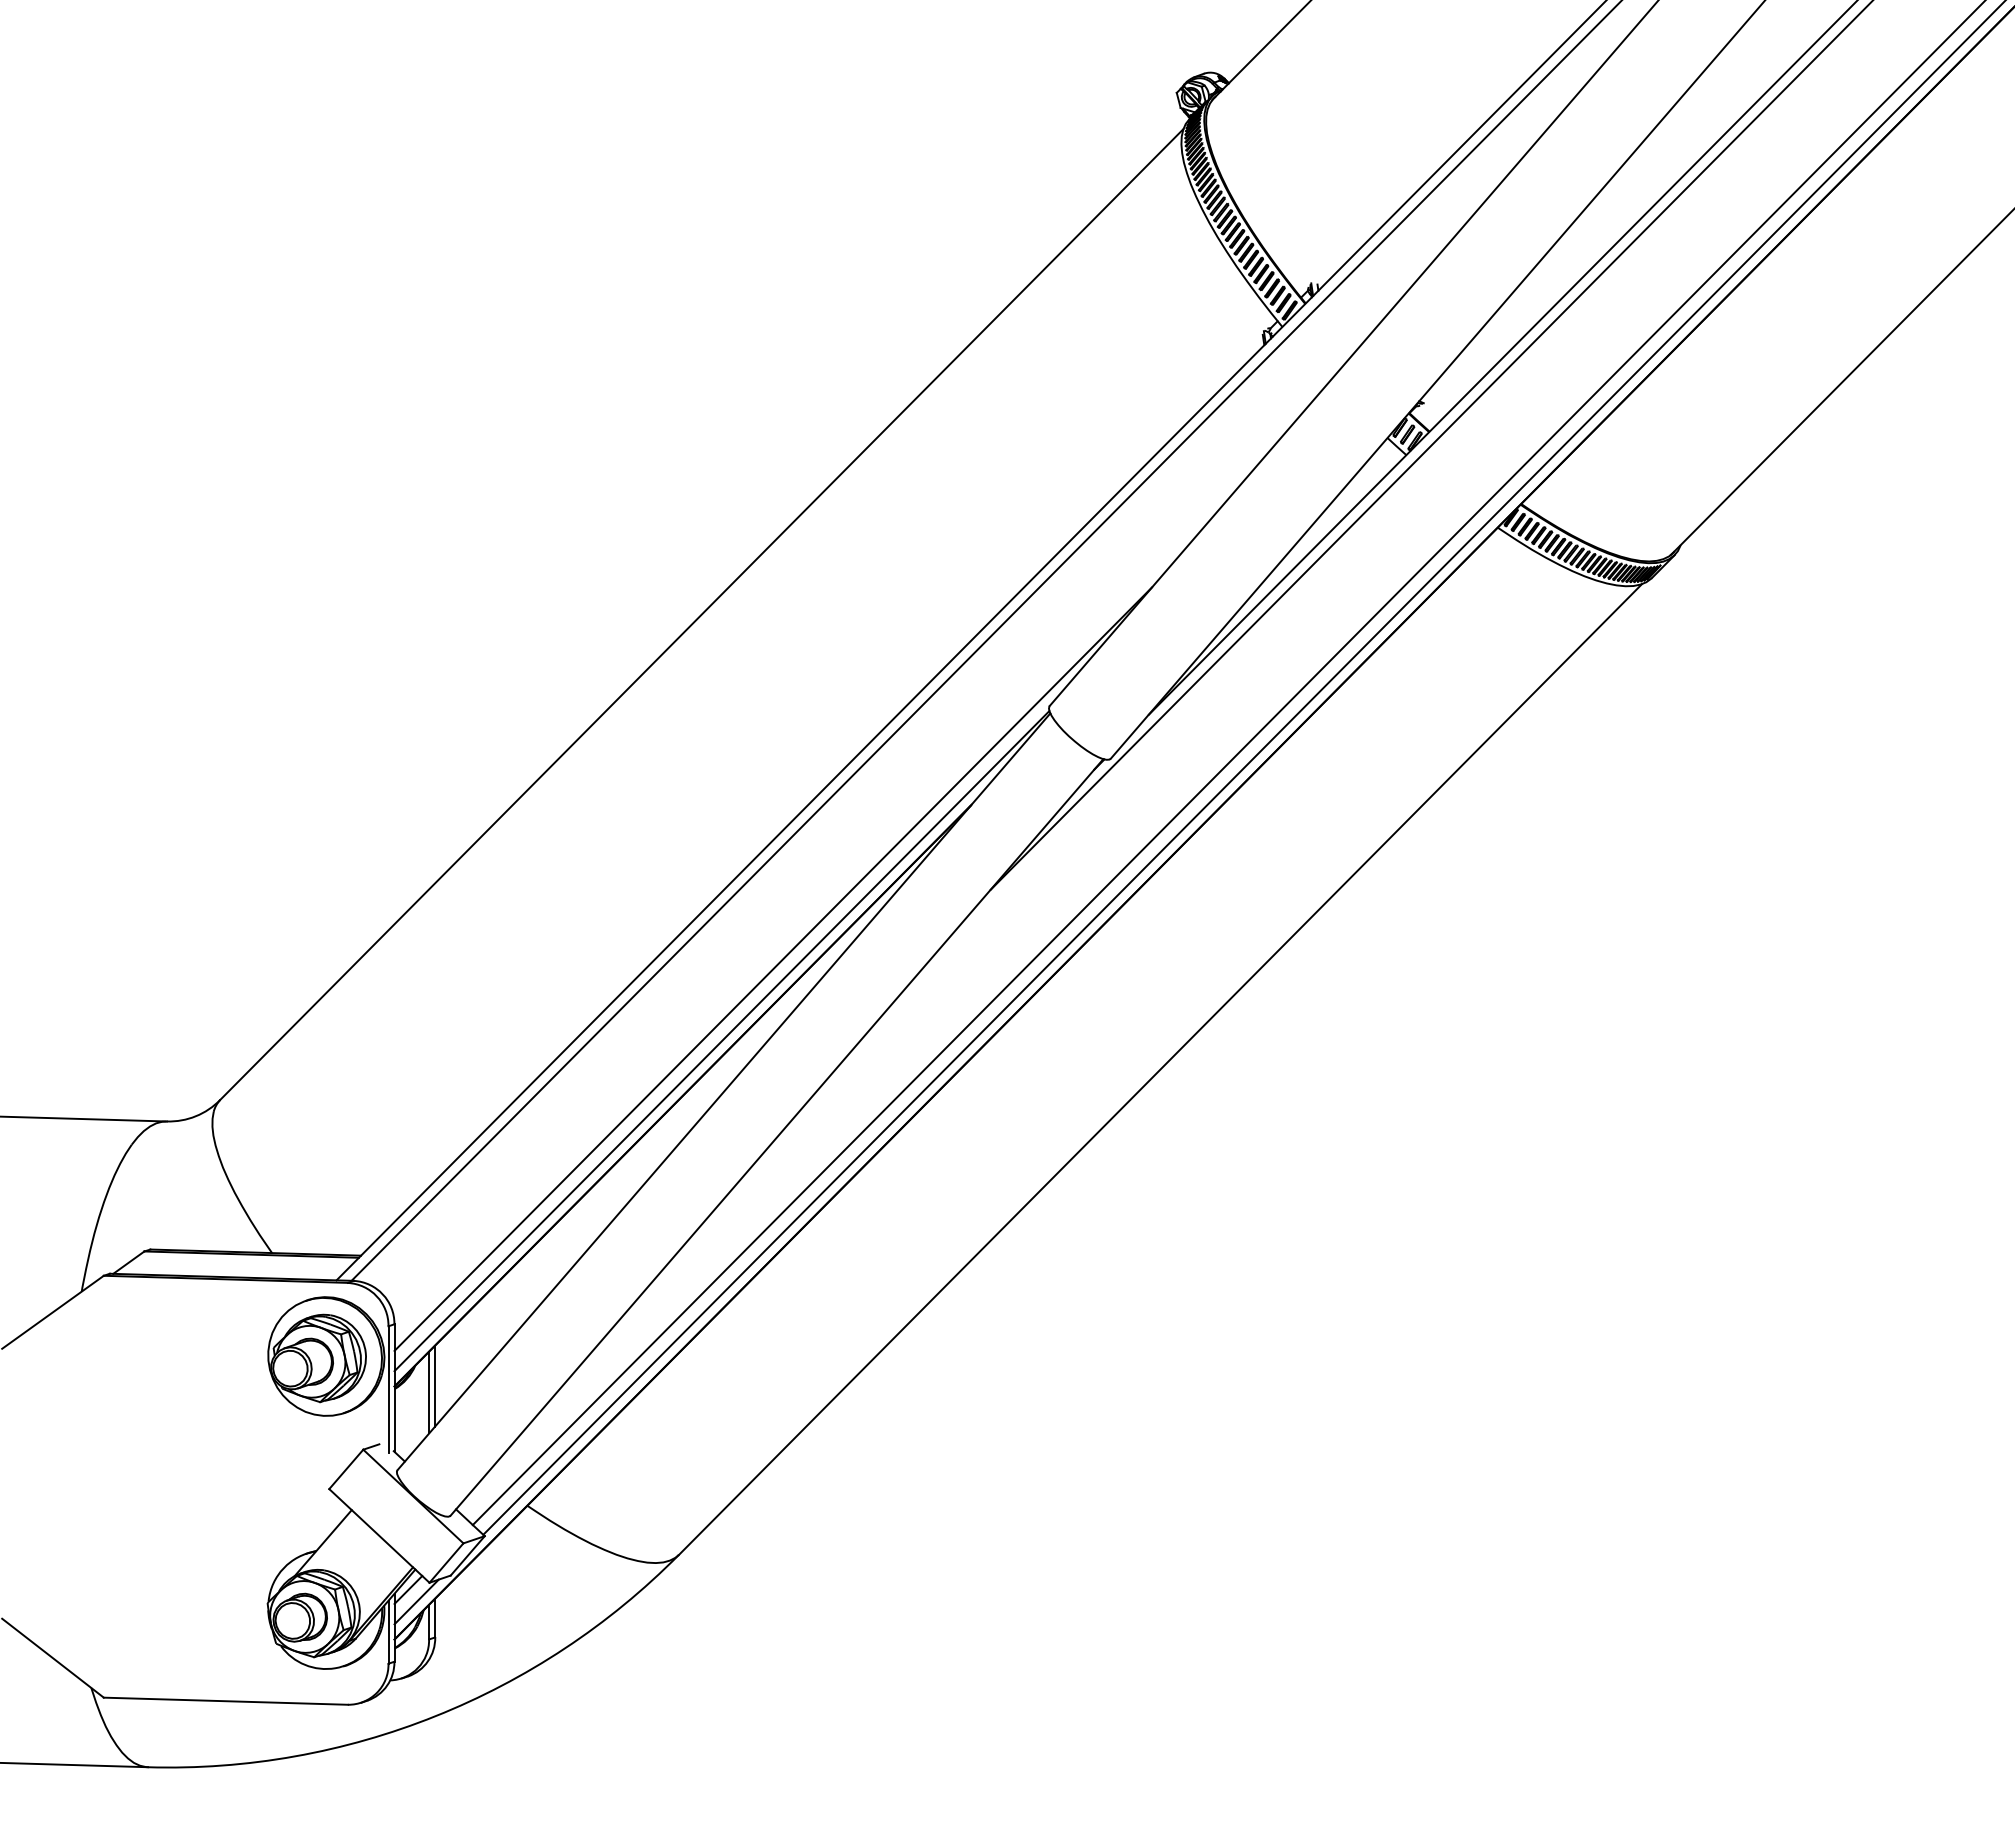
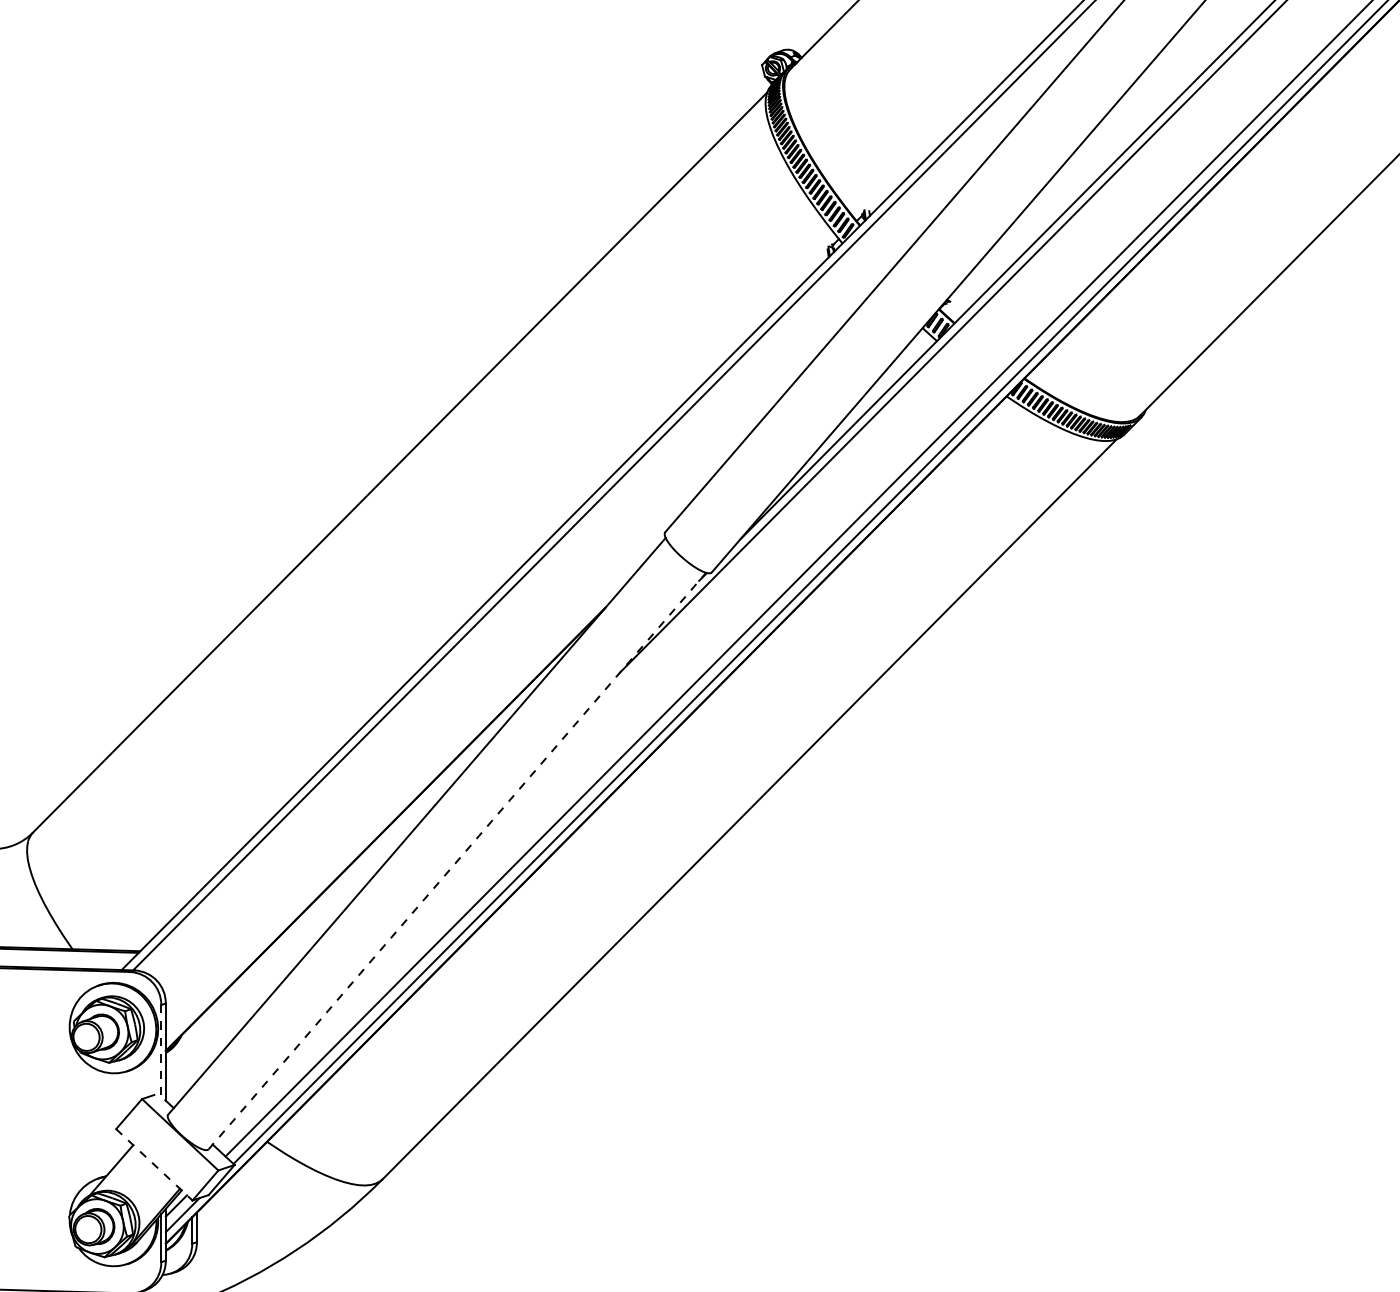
line: (773, 968) -> (454, 732), removed
line: (721, 1041) -> (415, 788), removed
line: (776, 1137) -> (456, 861), solid -> dashed
line: (435, 1385) -> (197, 1050), removed
line: (388, 1390) -> (161, 1053), solid -> dashed
line: (429, 1392) -> (192, 1055), removed
line: (379, 1535) -> (154, 1164), solid -> dashed

